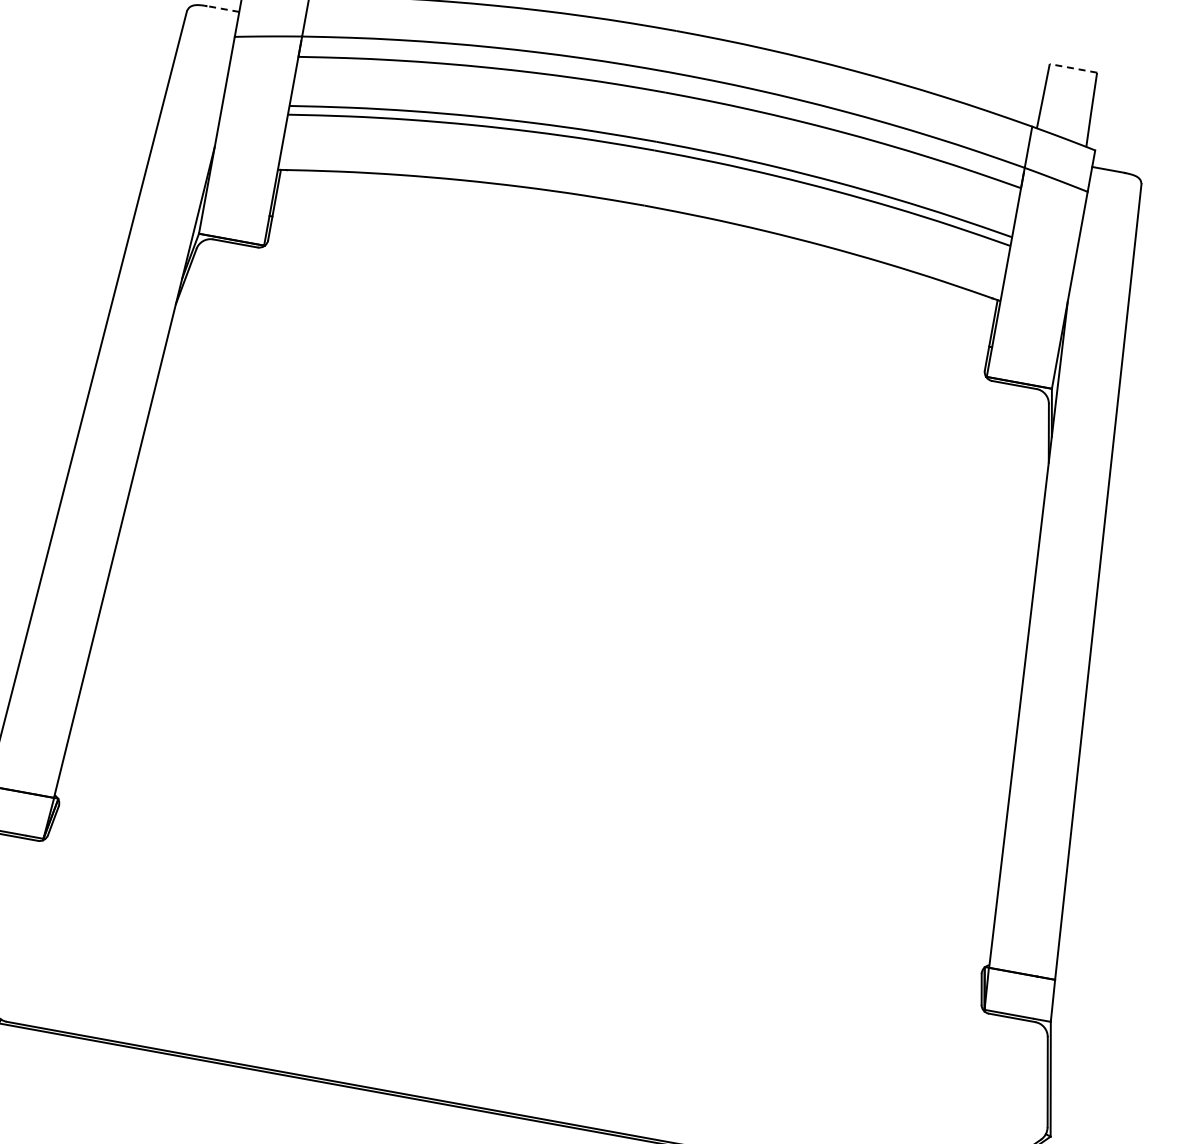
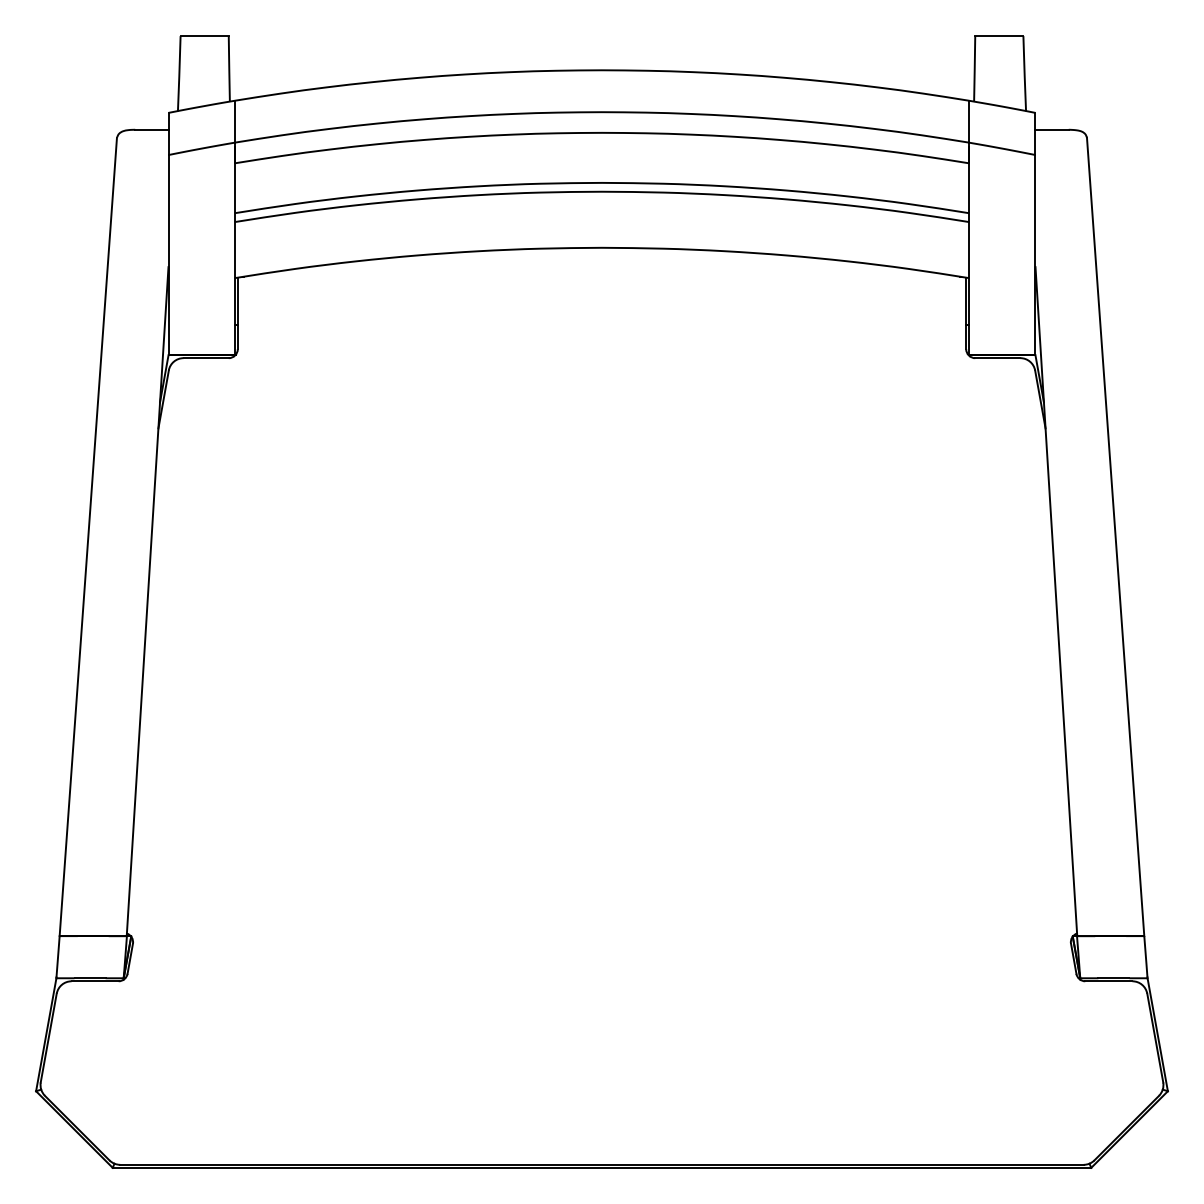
line: (222, 8) -> (151, 129), dashed -> solid
line: (1072, 68) -> (998, 36), dashed -> solid

